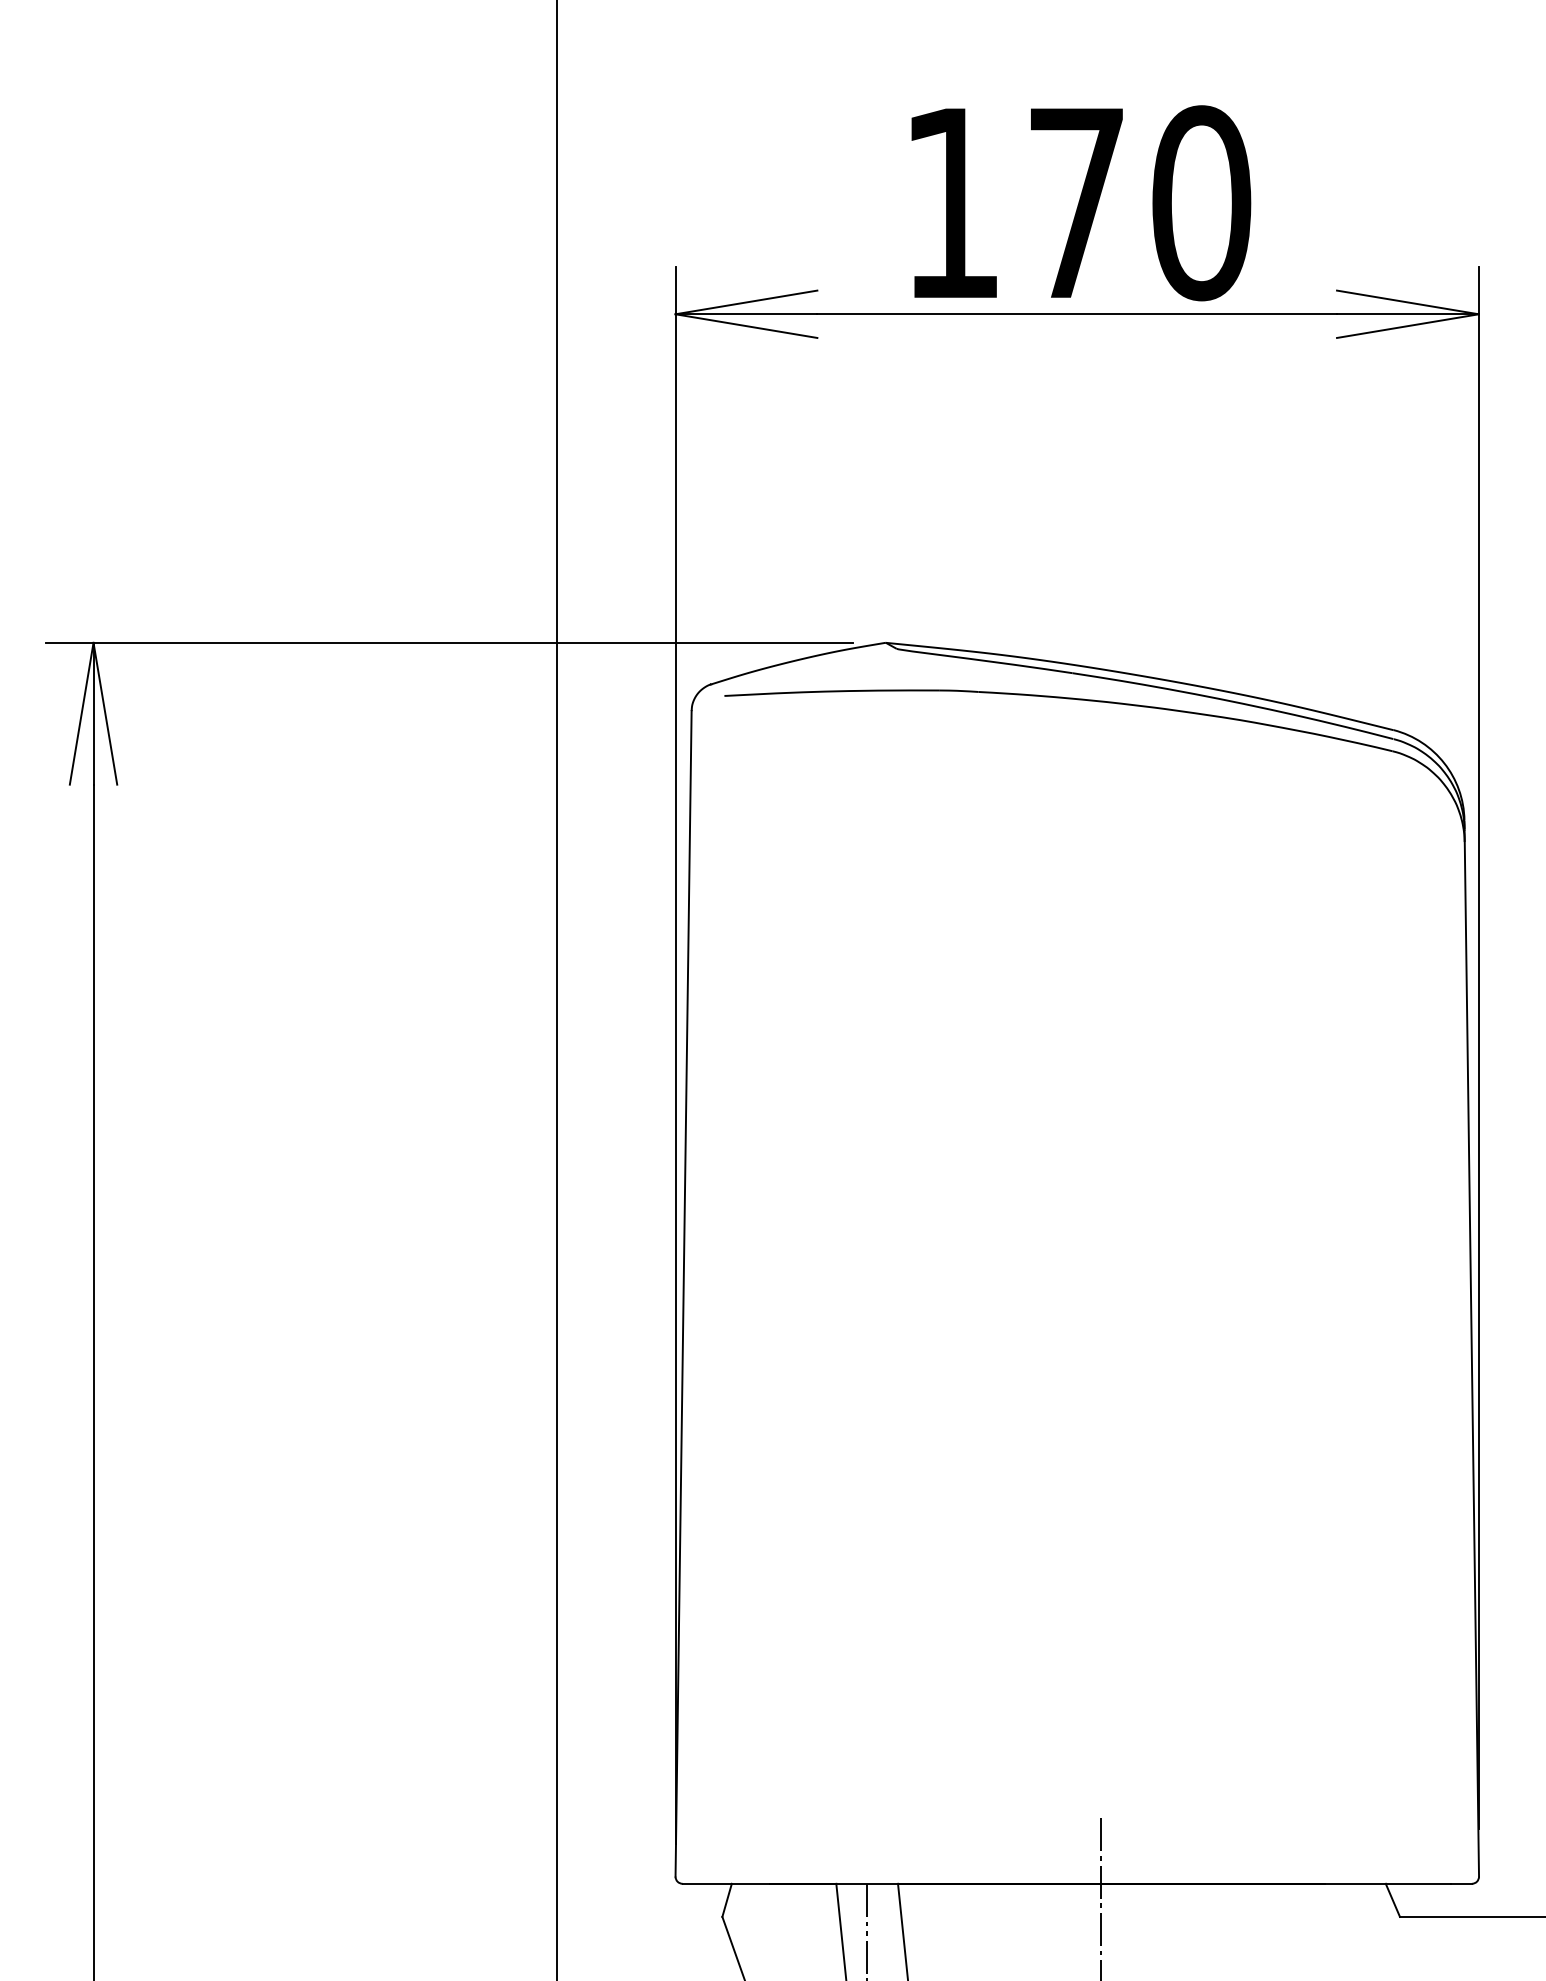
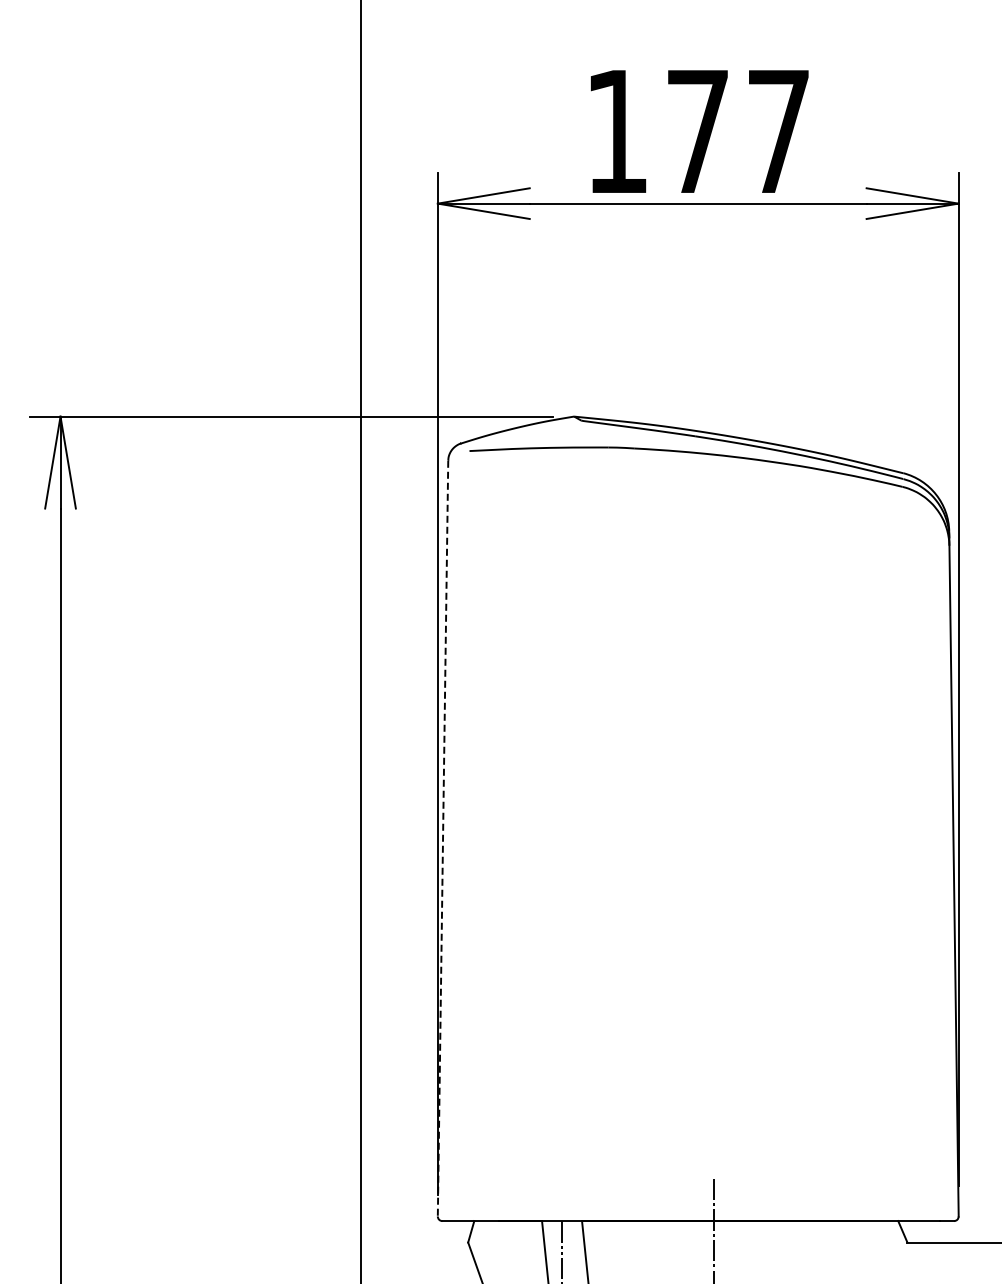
text: (1201, 203) -> (778, 131), 170 -> 177
line: (684, 1293) -> (443, 838), solid -> dashed

